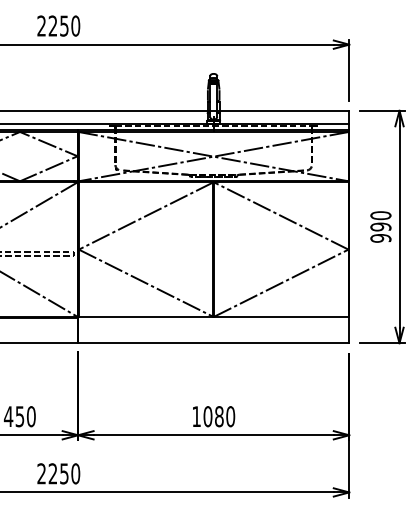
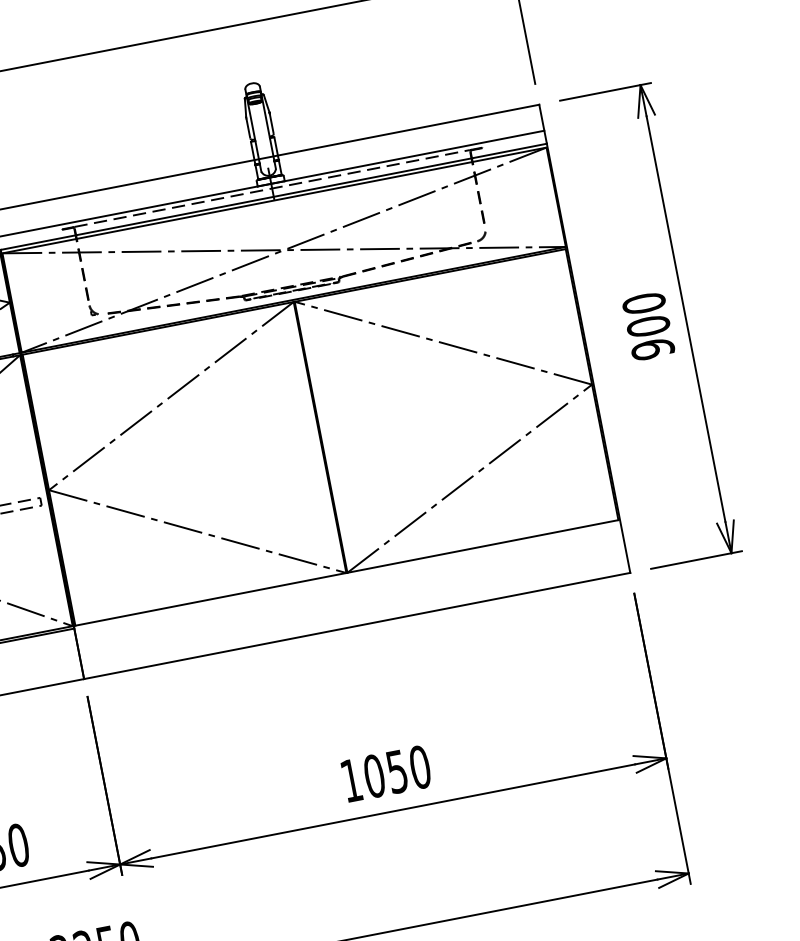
text: (380, 226) -> (647, 325), 990 -> 900
text: (219, 416) -> (397, 771), 1080 -> 1050

